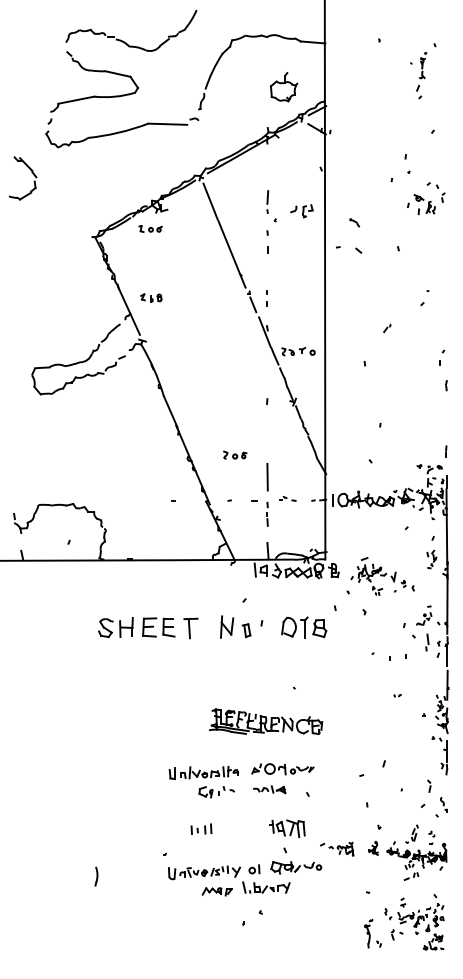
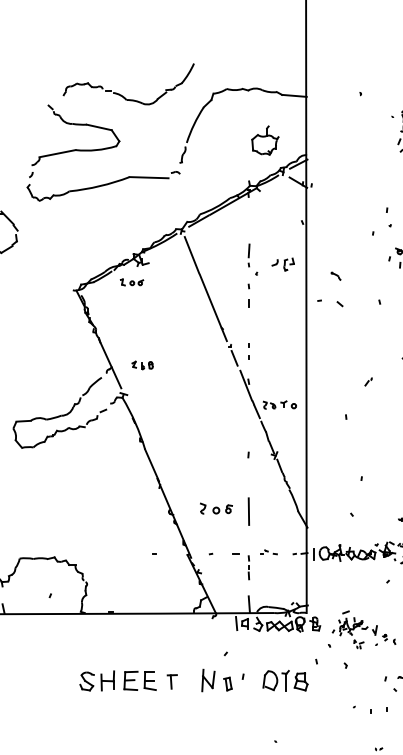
part: (126, 42) -> (123, 95), moved
part: (151, 297) -> (142, 364), moved
part: (235, 454) -> (216, 507), size x1.4
line: (267, 477) -> (248, 511), moved
part: (190, 628) -> (171, 681), size x0.7

